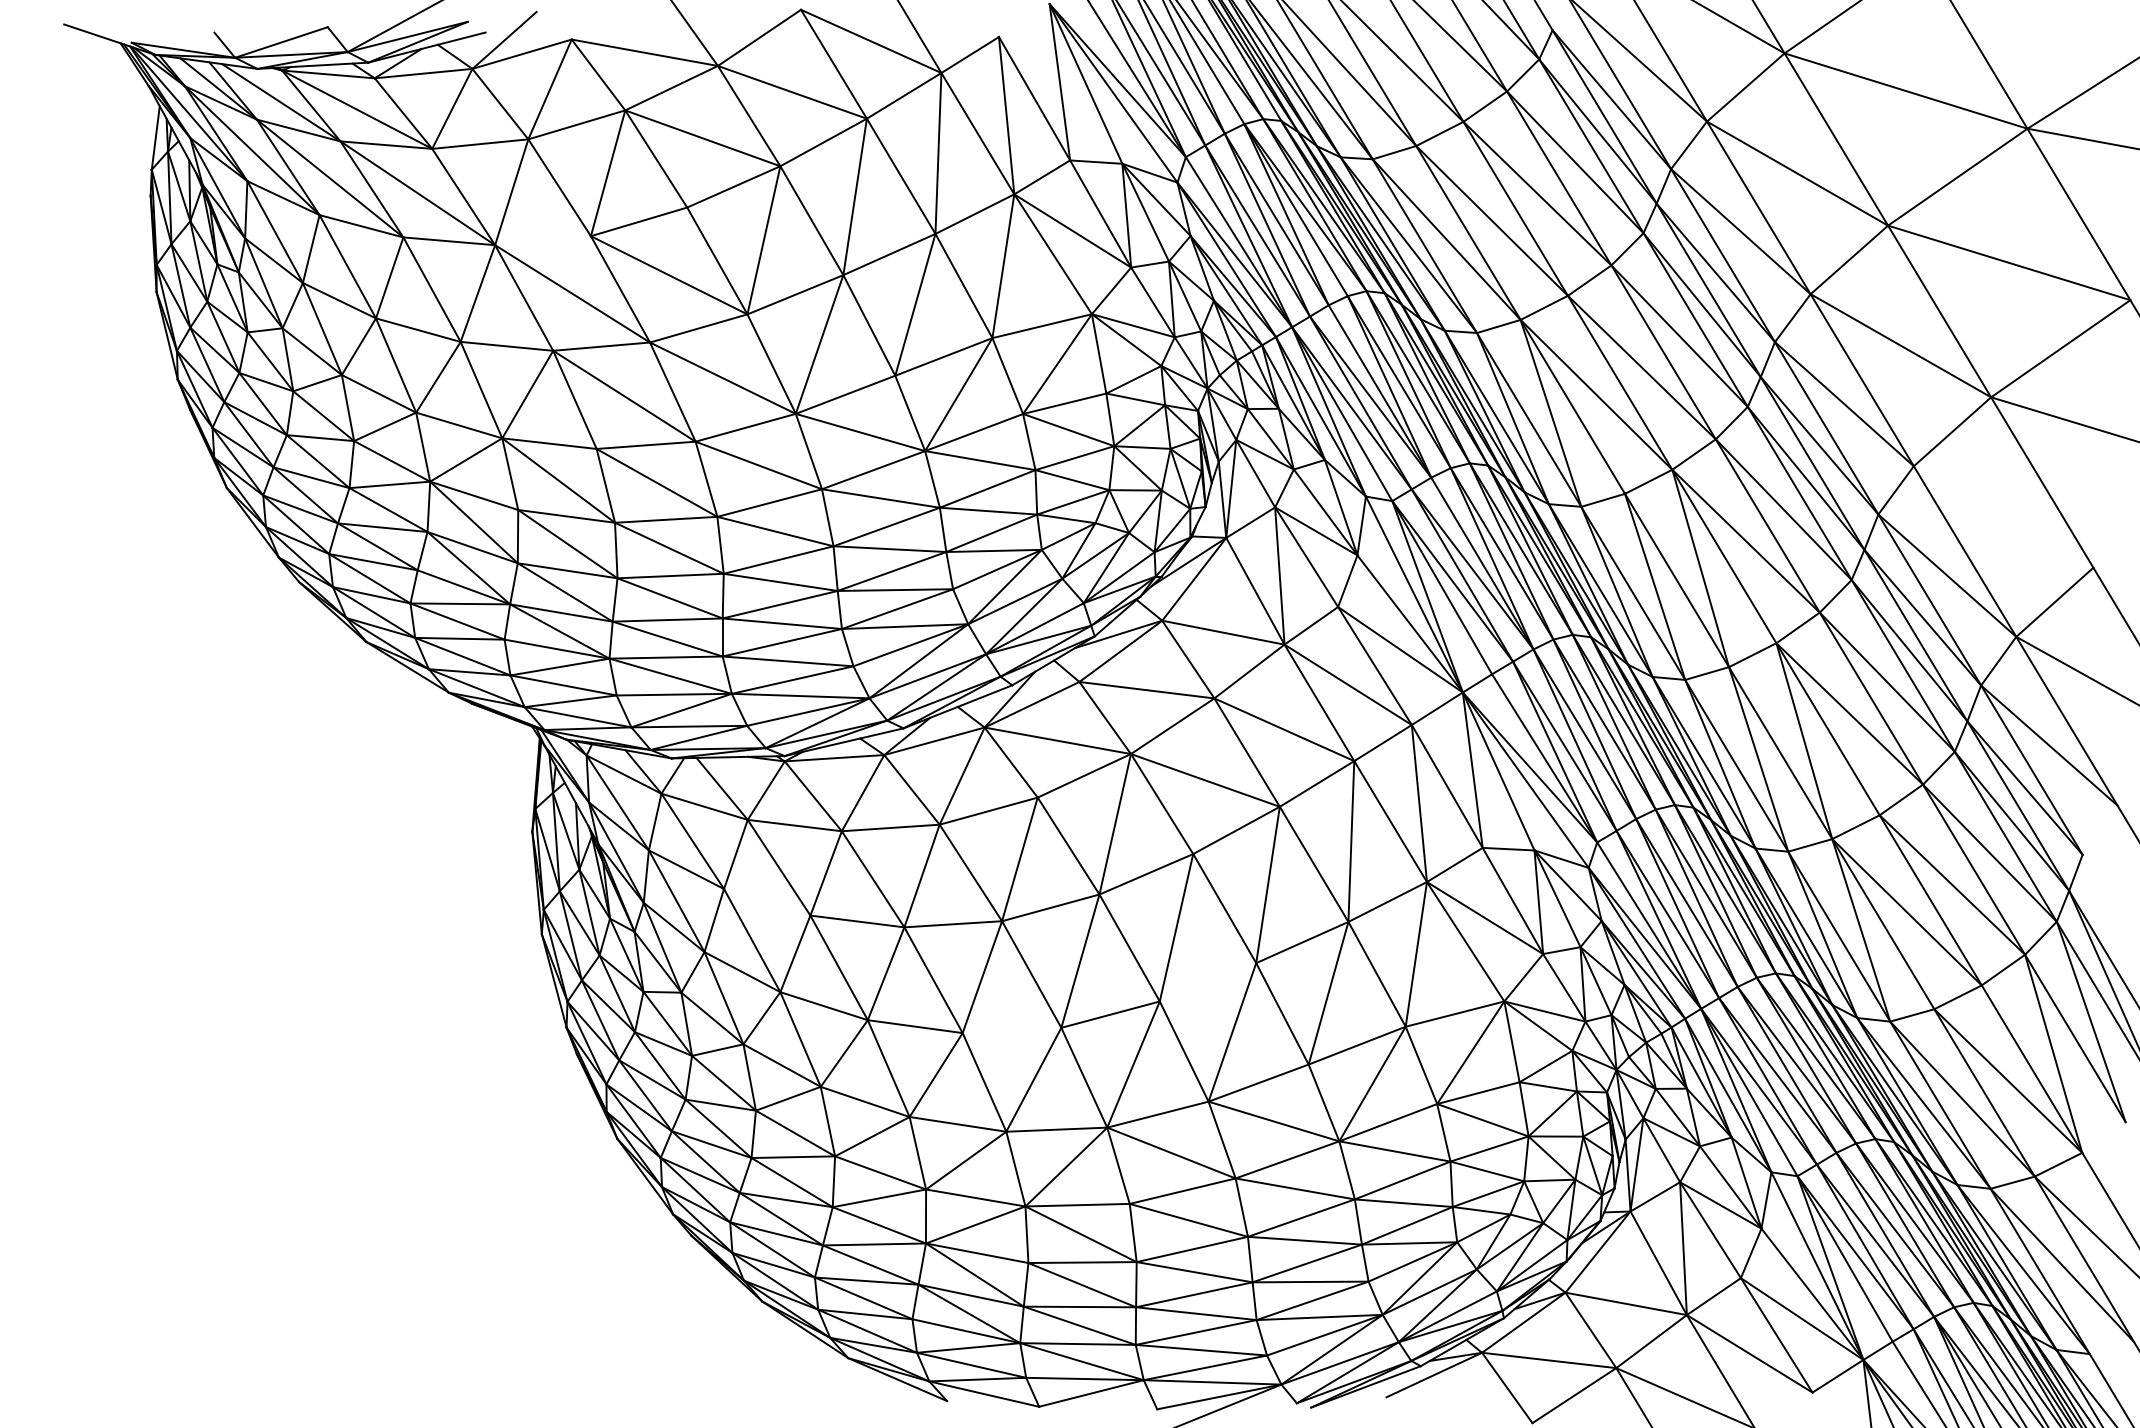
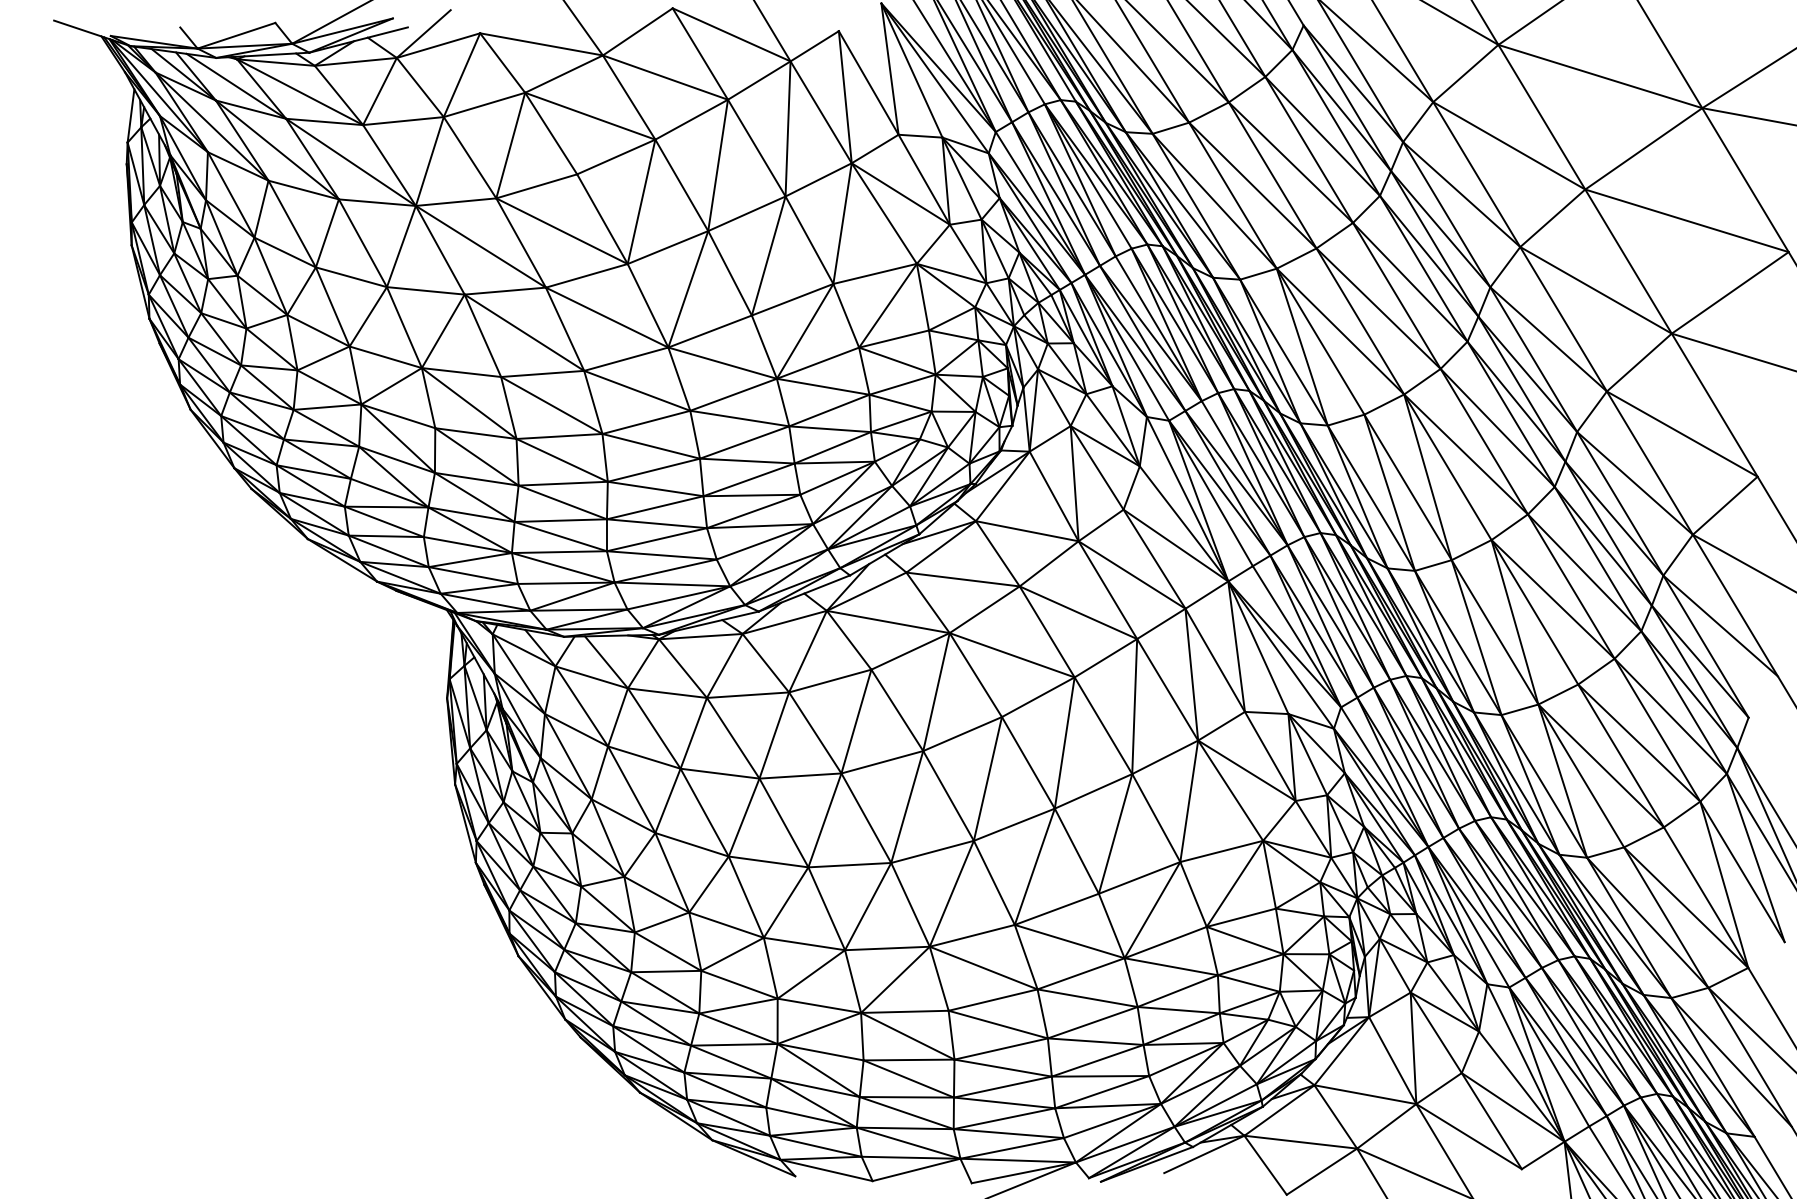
line: (542, 240) -> (455, 201), added
line: (2003, 516) -> (1682, 433), added
line: (767, 902) -> (644, 757), added
line: (1207, 982) -> (1013, 824), added
line: (1011, 1030) -> (849, 865), added

